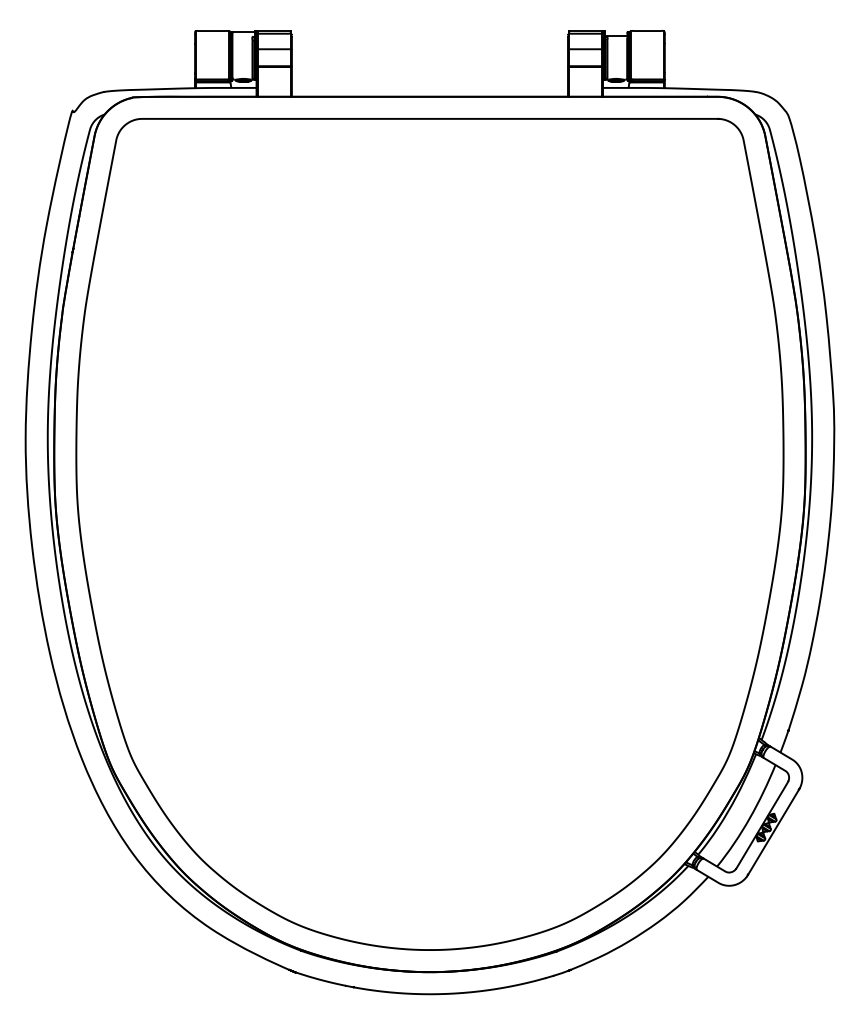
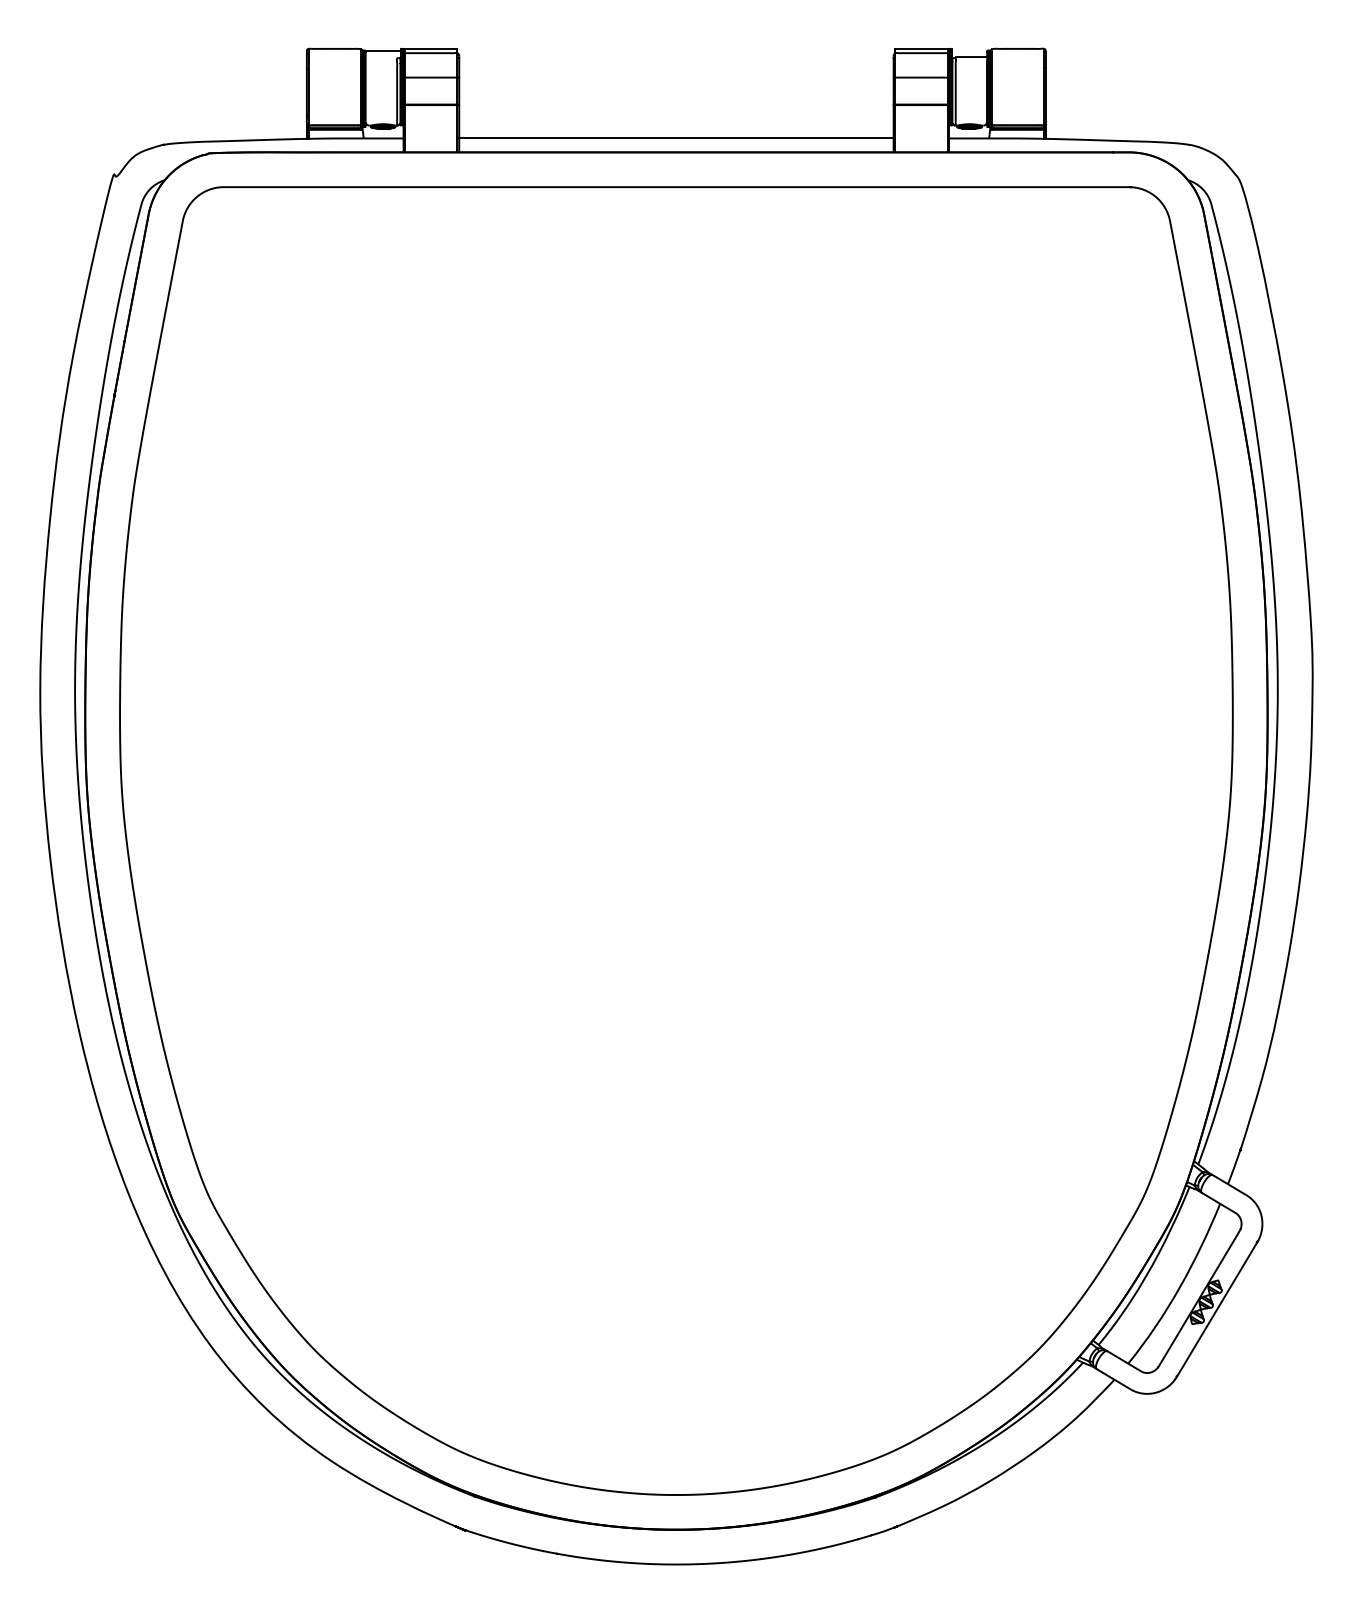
line: (429, 87) -> (675, 137), added

